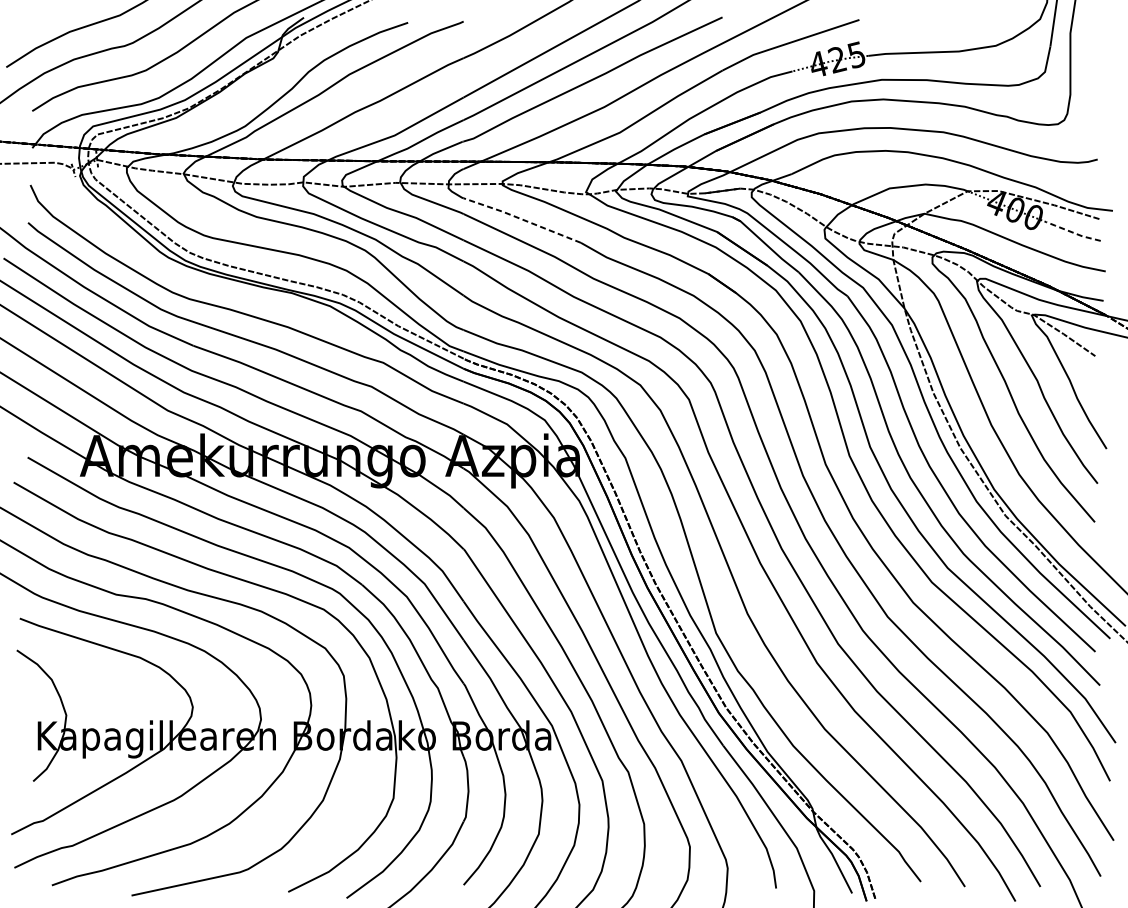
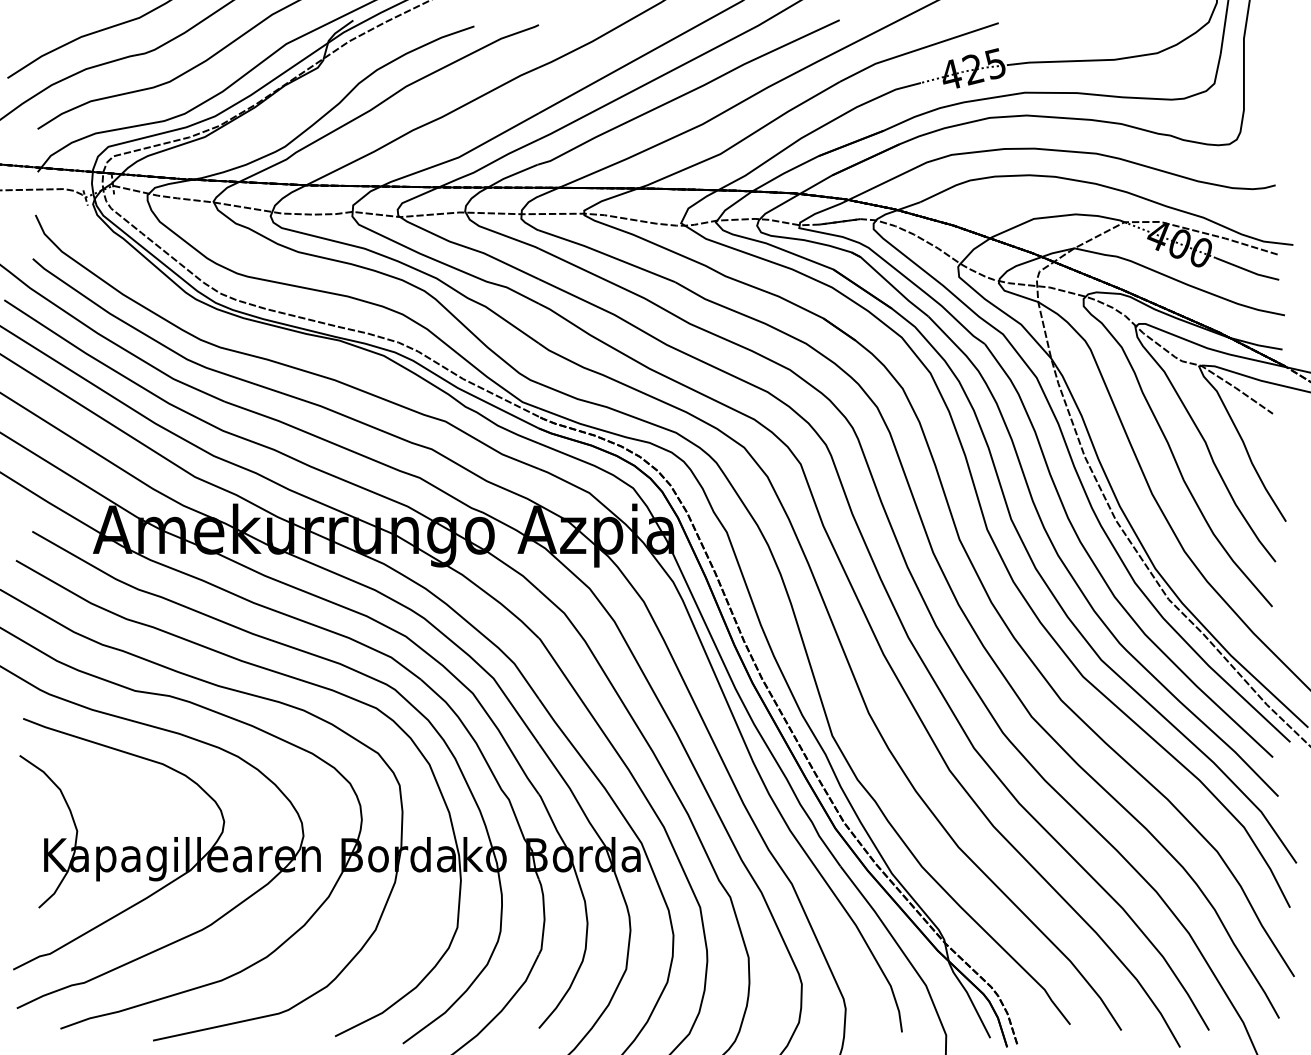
line: (521, 219) -> (606, 254), dashed -> solid
line: (1073, 232) -> (1247, 270), dashed -> solid

